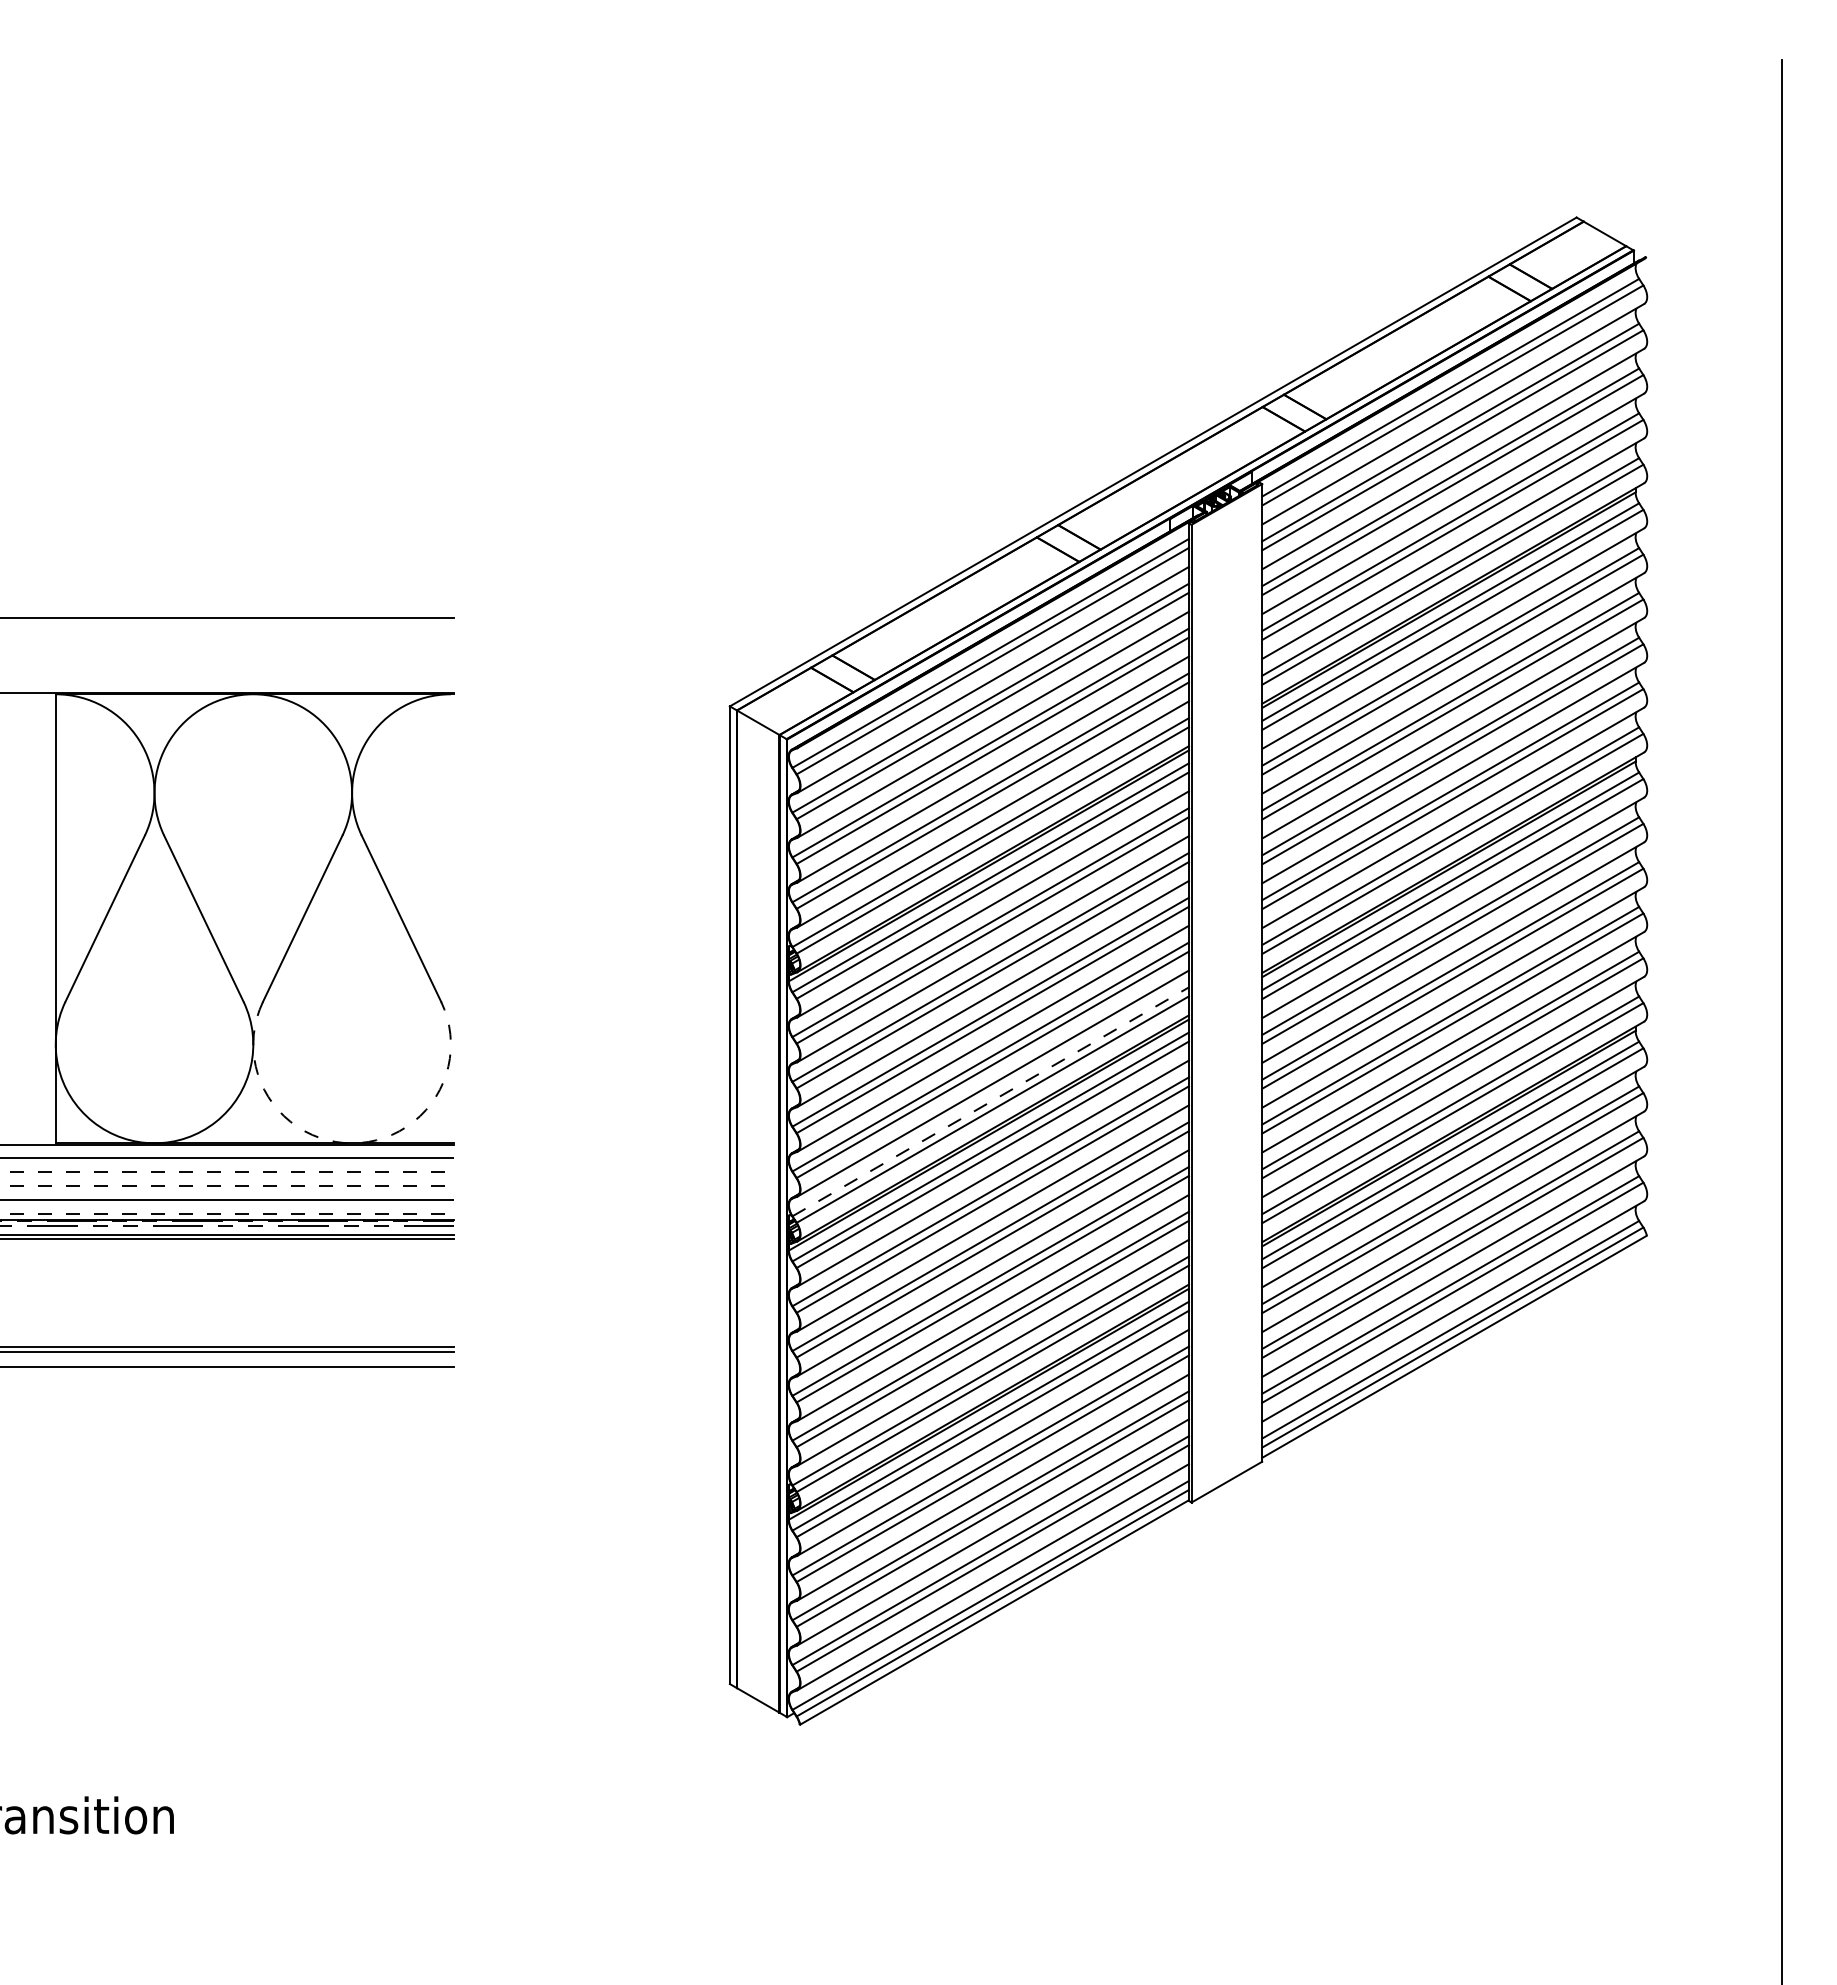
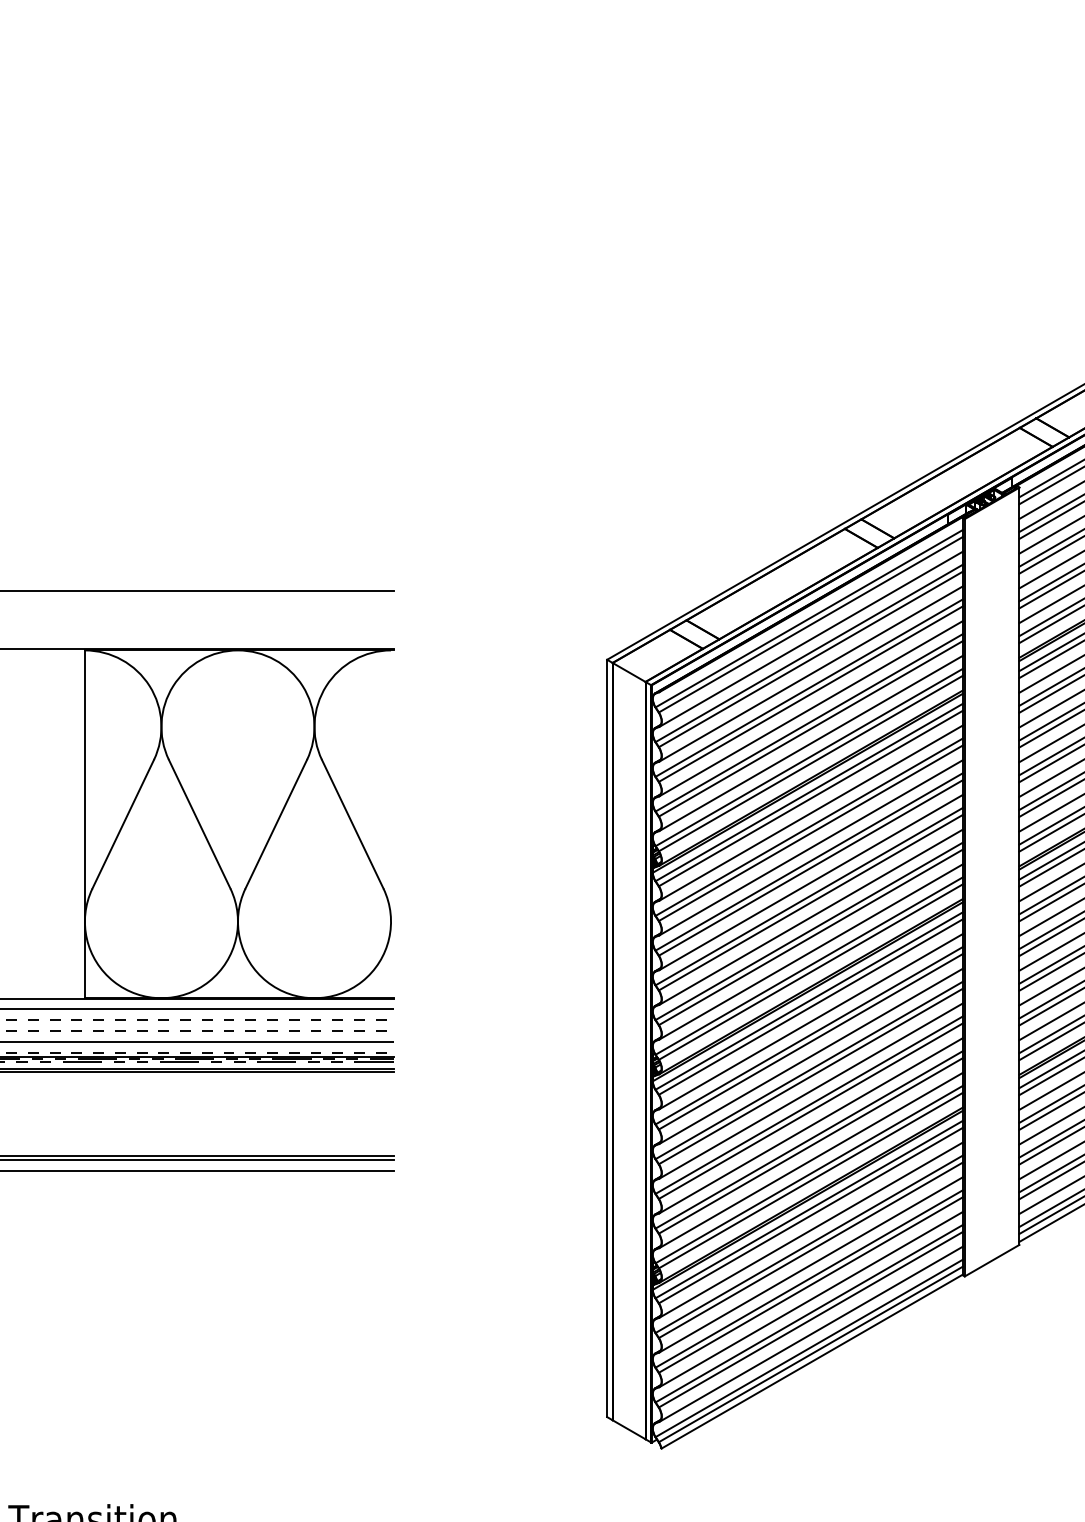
line: (990, 1101) -> (809, 965), dashed -> solid
arc: (352, 1143) -> (314, 998), dashed -> solid

